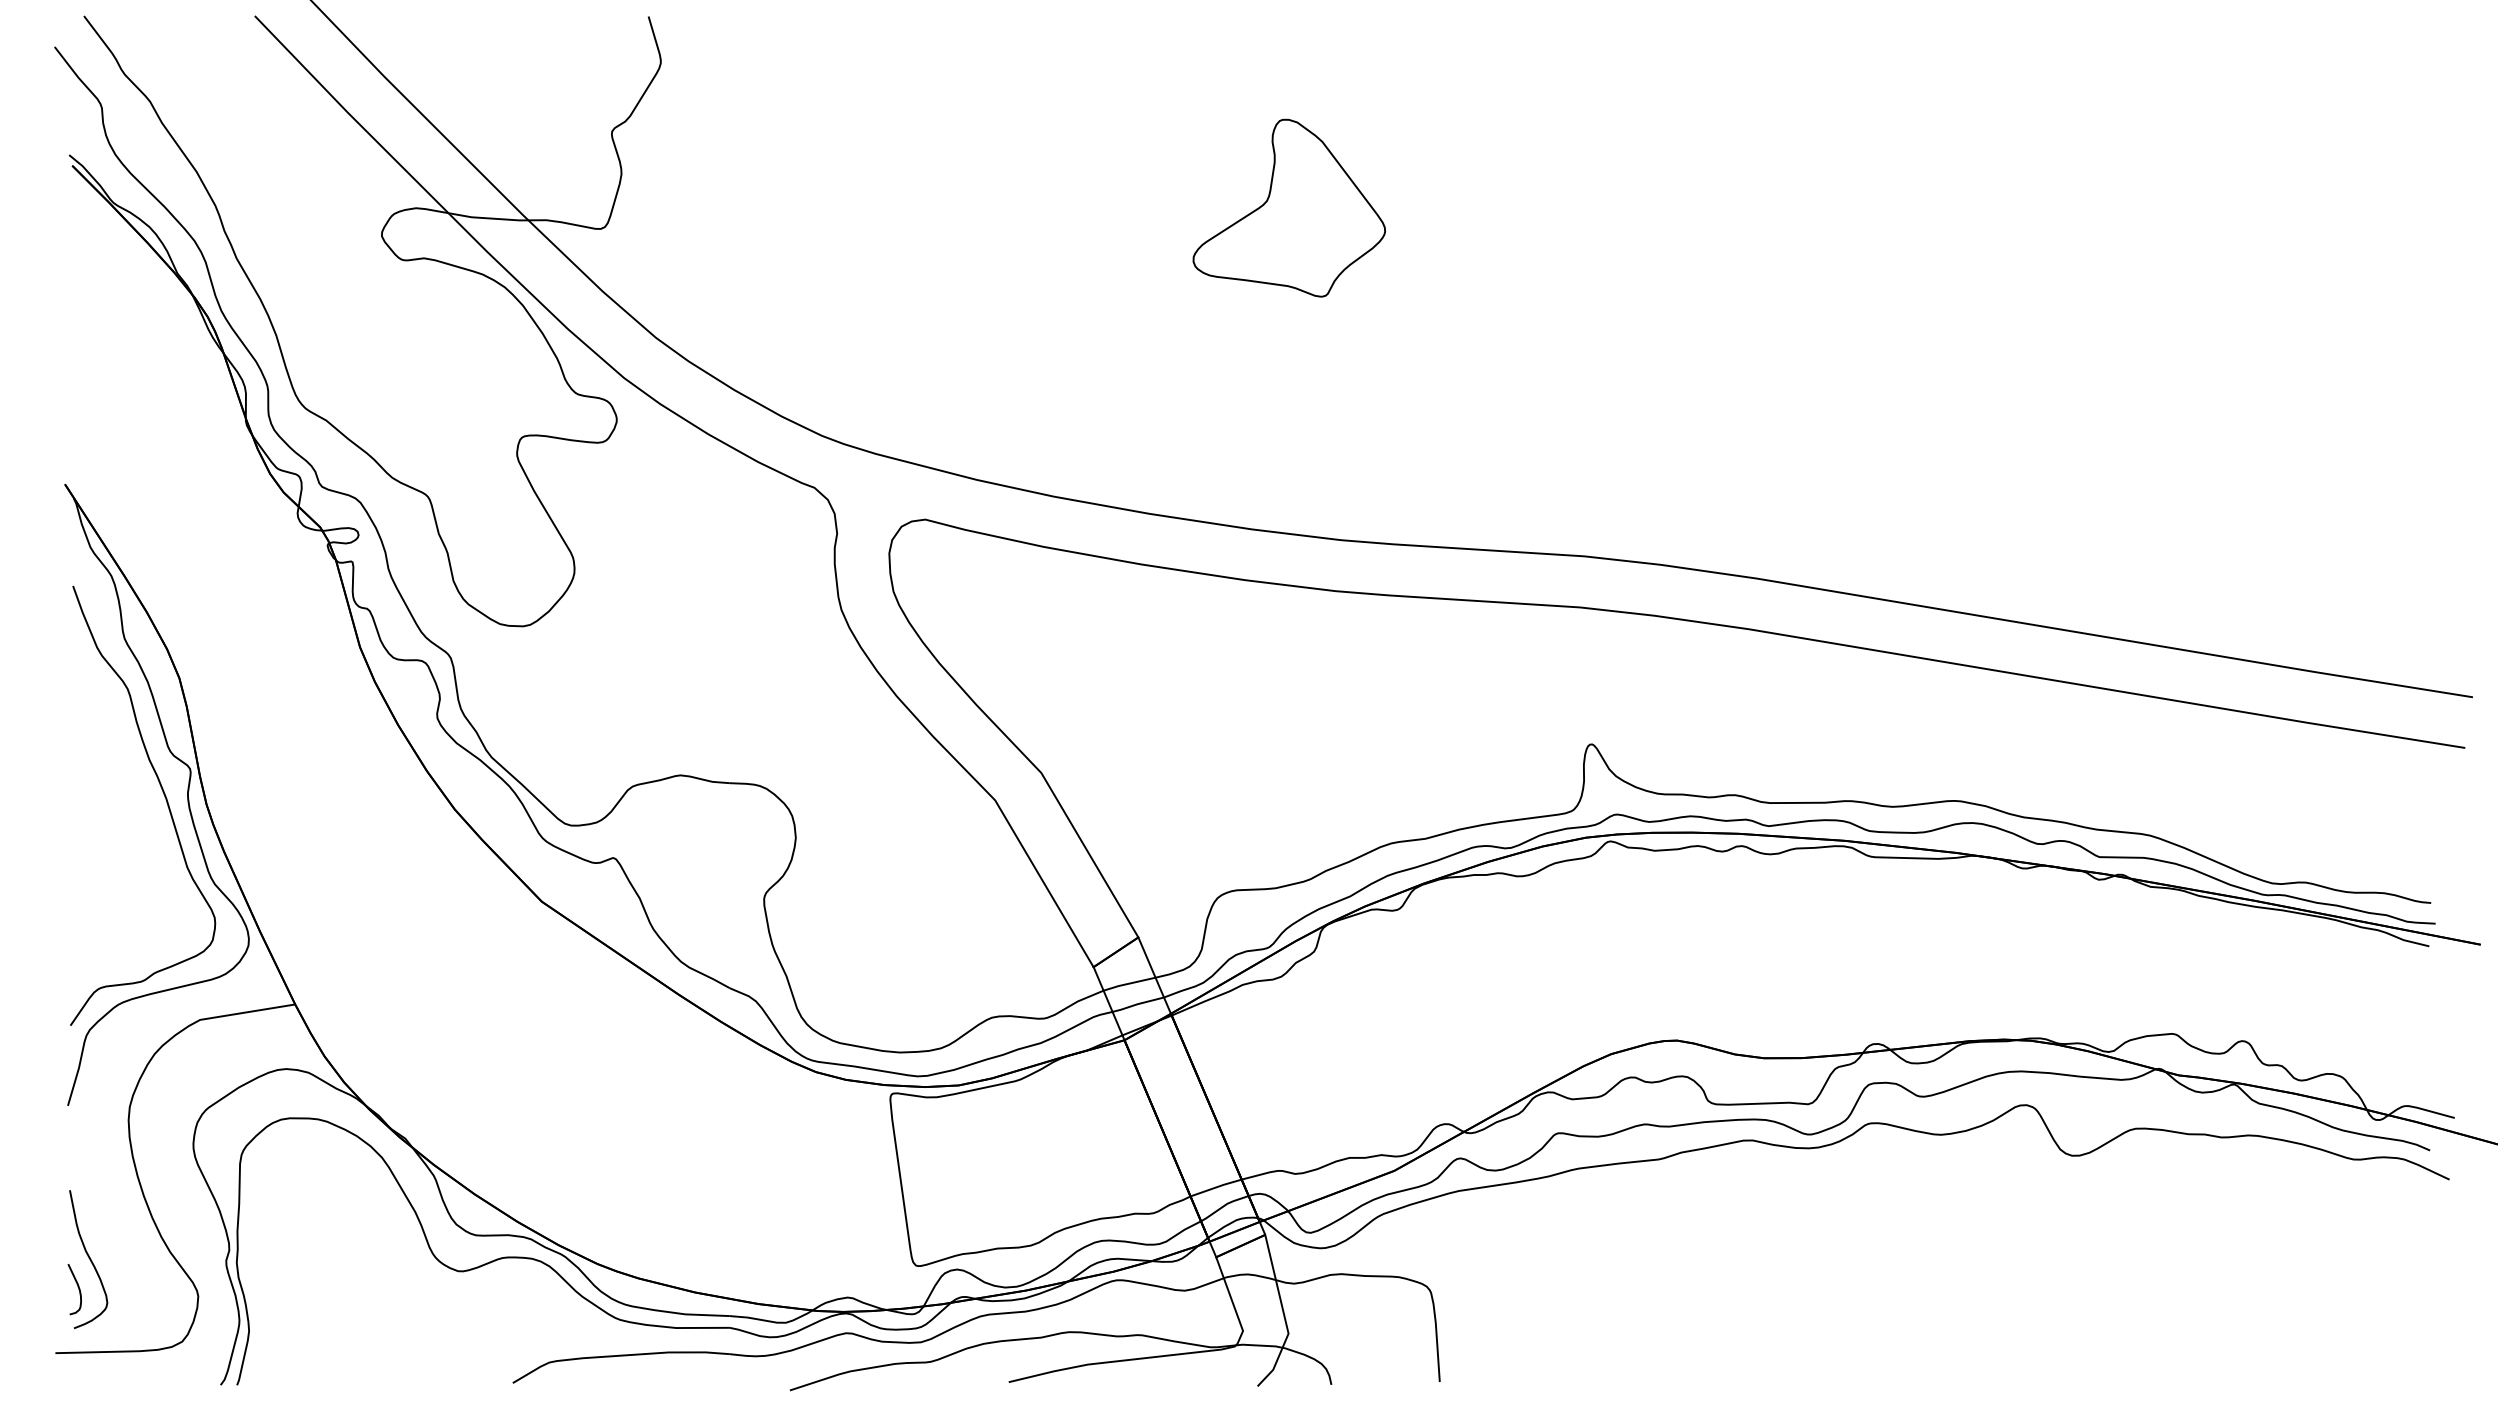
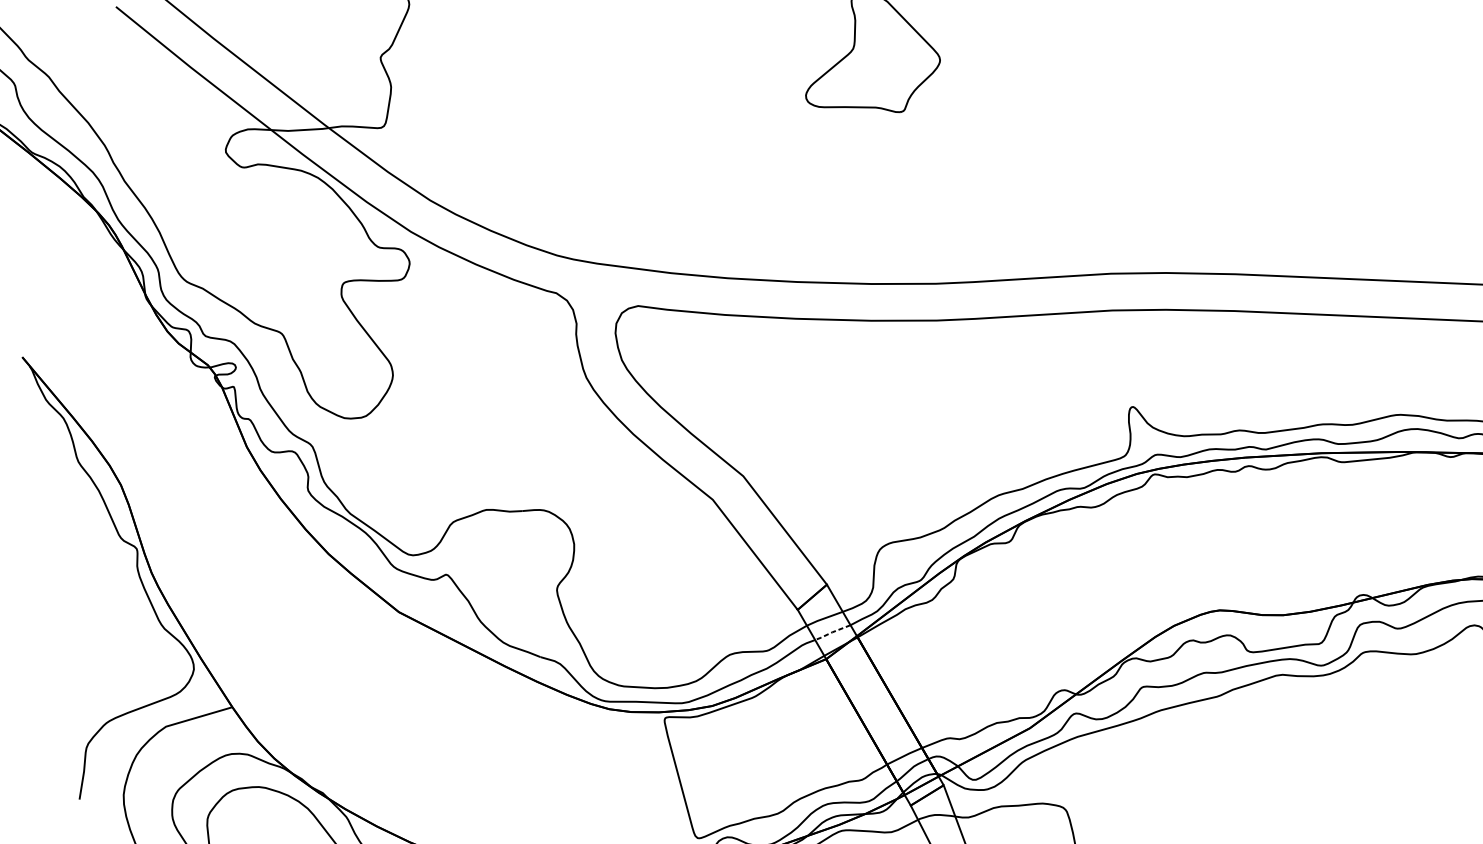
curve: (164, 797) -> (120, 571), removed
line: (1137, 1004) -> (832, 632), solid -> dashed

